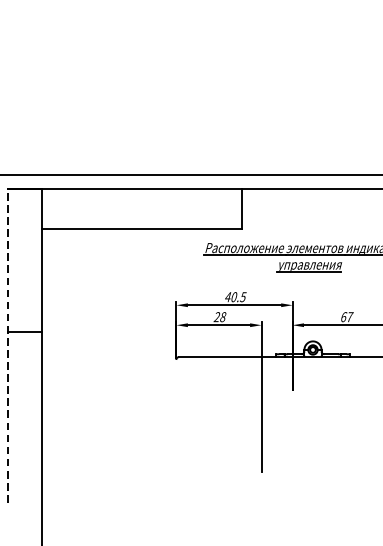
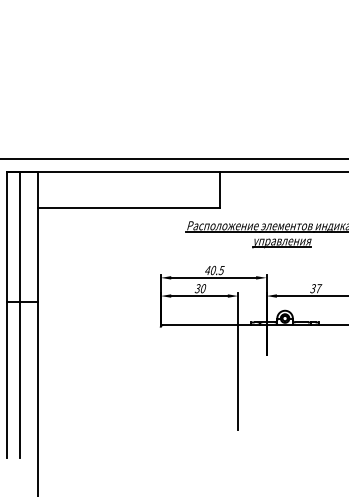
text: (344, 316) -> (313, 288), 67 -> 37
text: (220, 318) -> (200, 289), 28 -> 30
line: (8, 345) -> (7, 314), dashed -> solid
line: (22, 345) -> (20, 314), added

